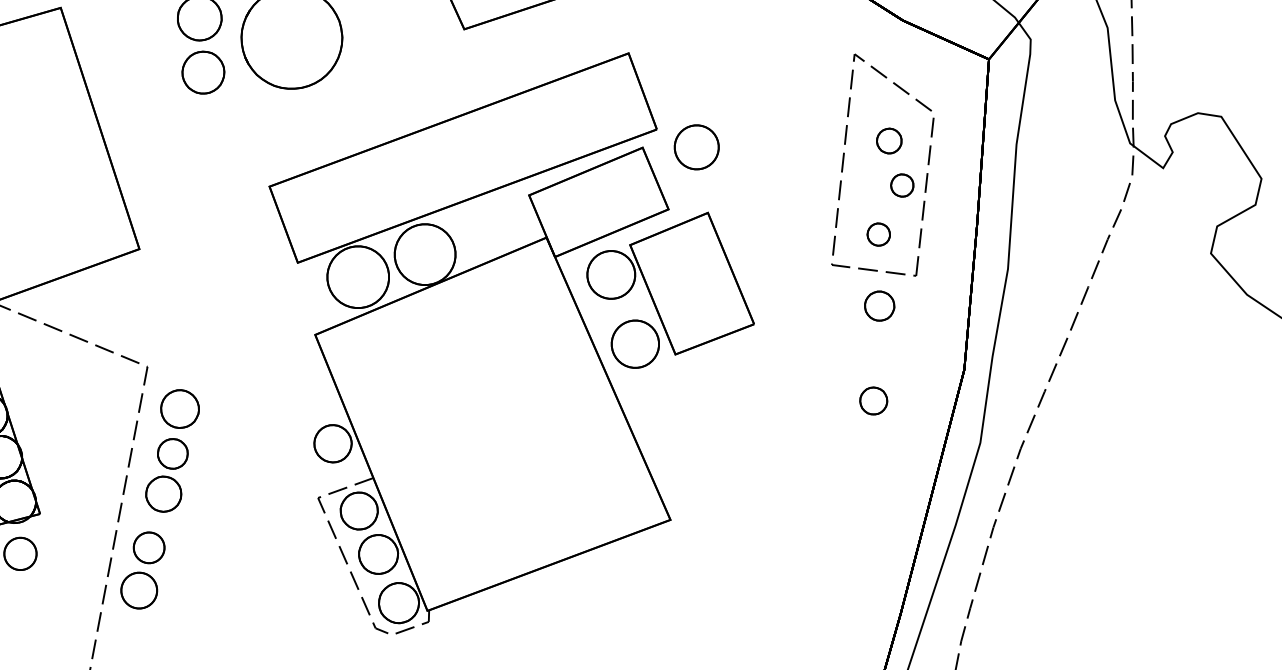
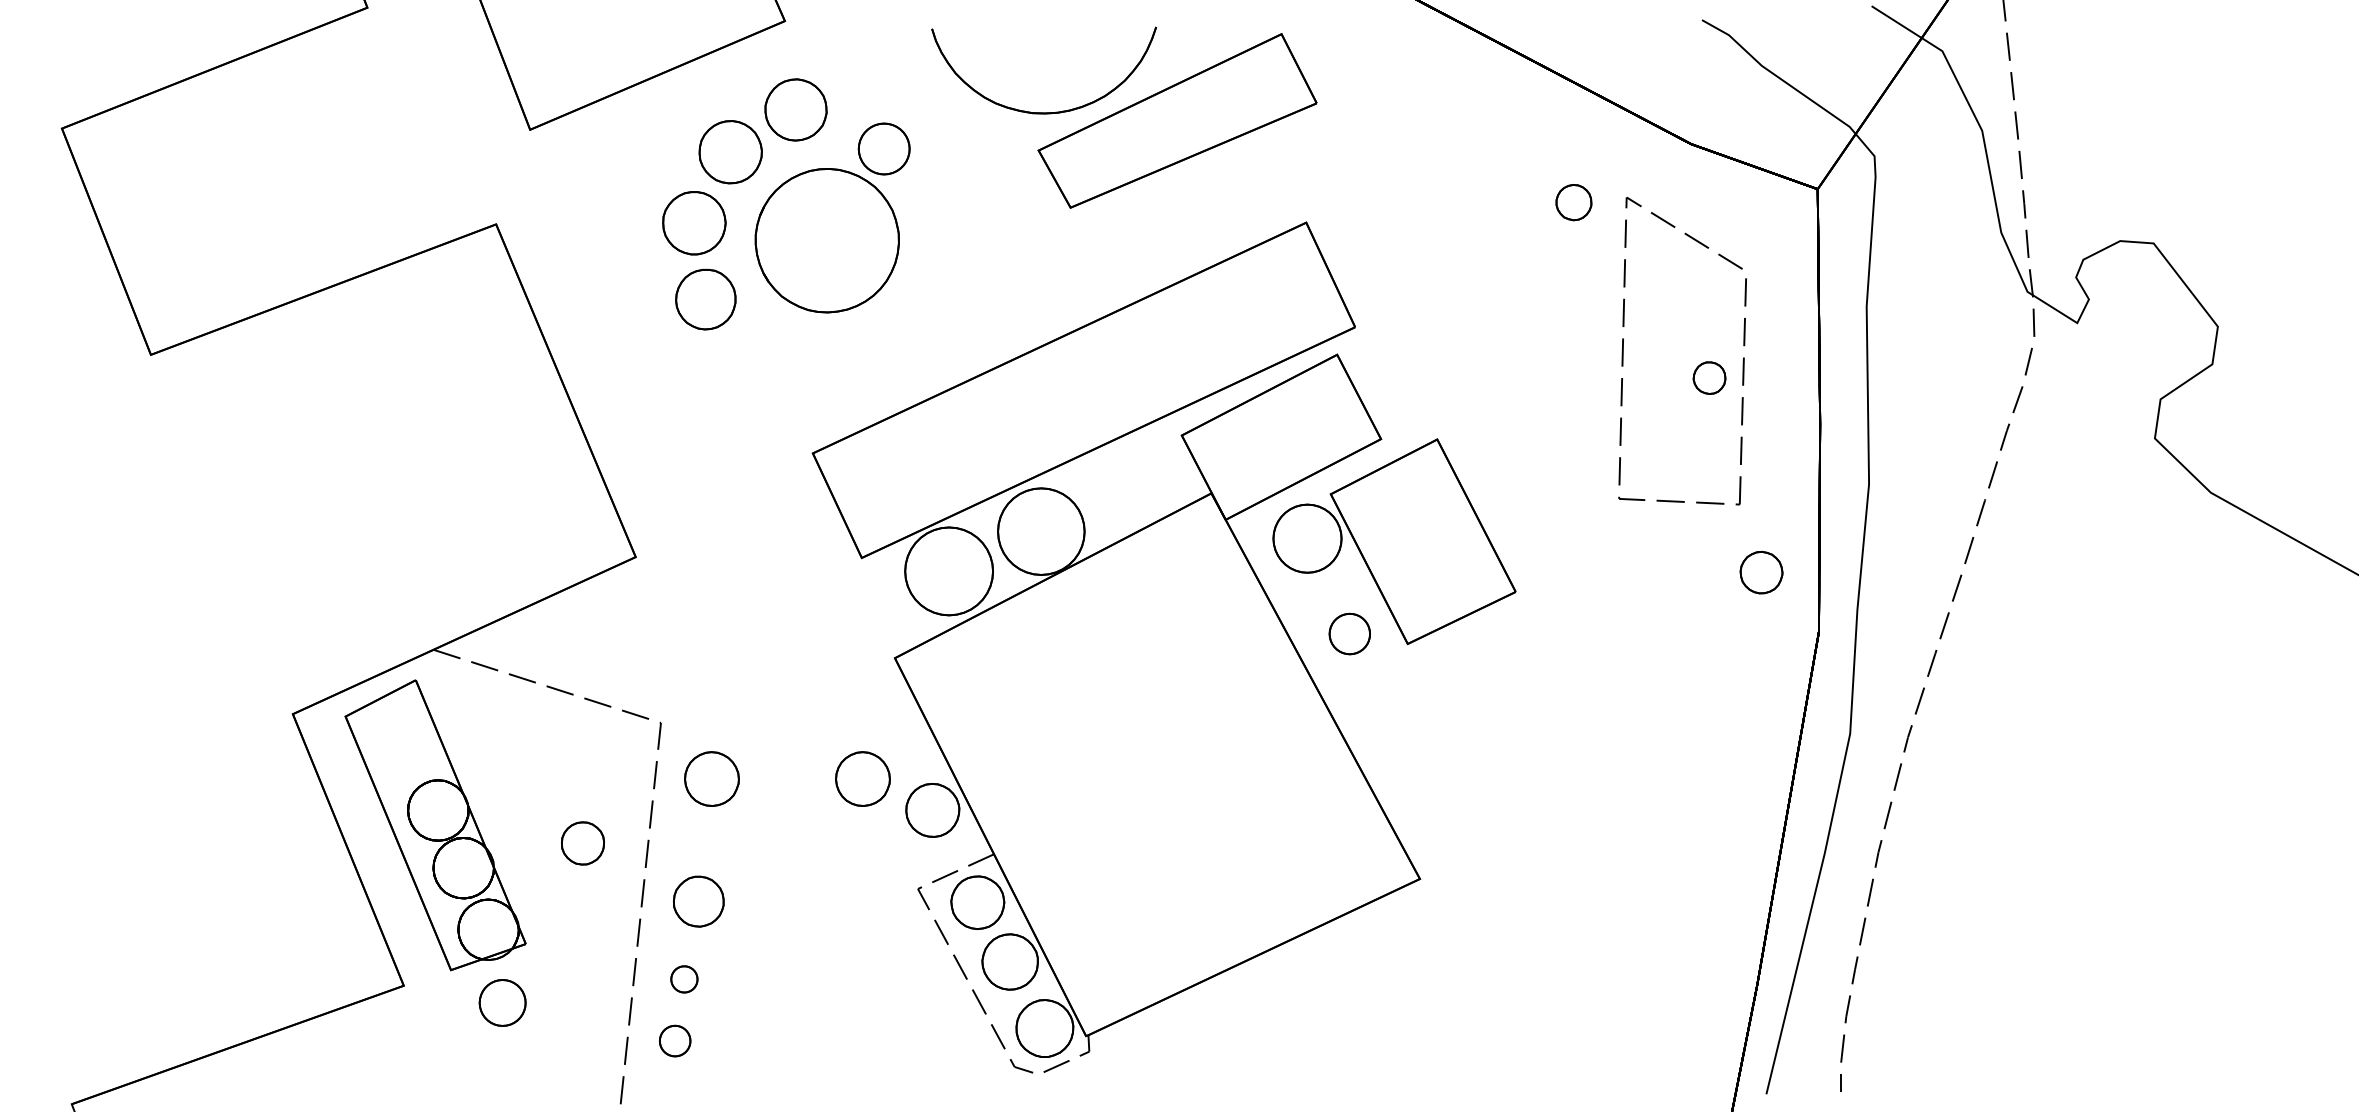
part: (889, 140) -> (1573, 202), moved
part: (696, 147) -> (1413, 347), removed
part: (878, 234) -> (1681, 450), removed
part: (879, 306) -> (1761, 572), moved
part: (635, 343) -> (1349, 633), size x0.6
part: (873, 400) -> (1694, 686), removed
part: (285, 417) -> (862, 778), added
part: (172, 453) -> (582, 843), moved
part: (149, 547) -> (684, 979), size x0.6
part: (138, 590) -> (674, 1040), size x0.6

